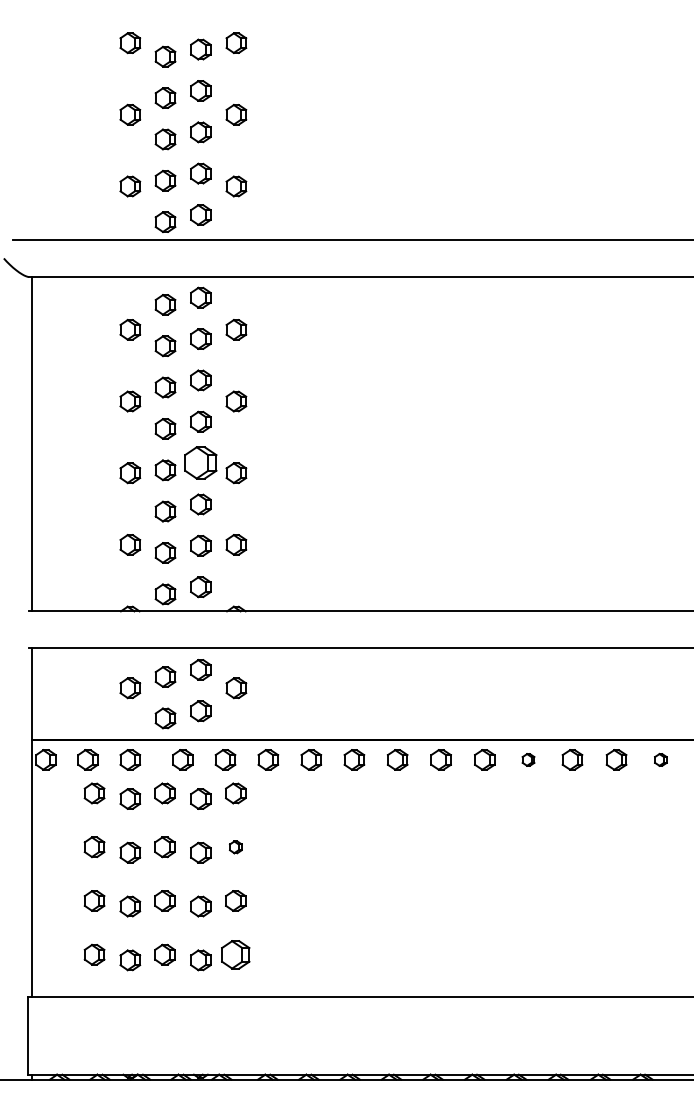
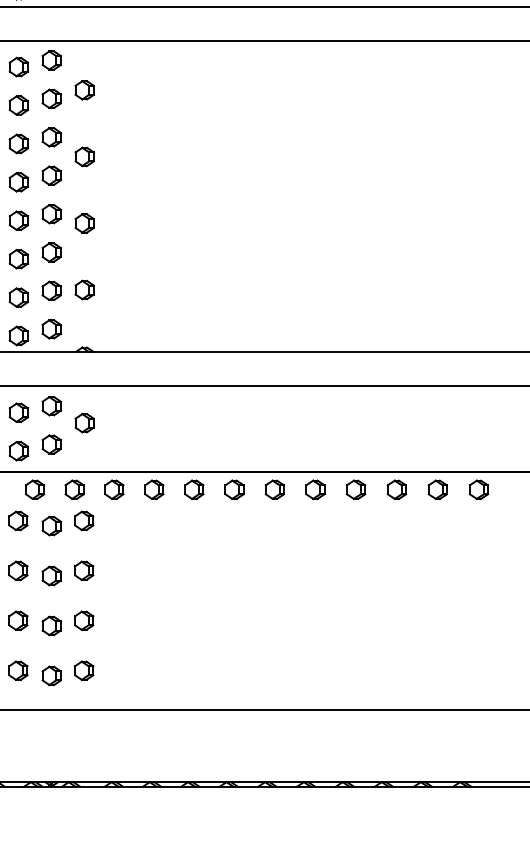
part: (200, 463) -> (51, 214), size x0.62
part: (528, 759) -> (356, 489), size x1.67
part: (660, 759) -> (478, 489), size x1.67
part: (235, 847) -> (83, 571), size x1.67
part: (235, 954) -> (83, 670), size x0.71

